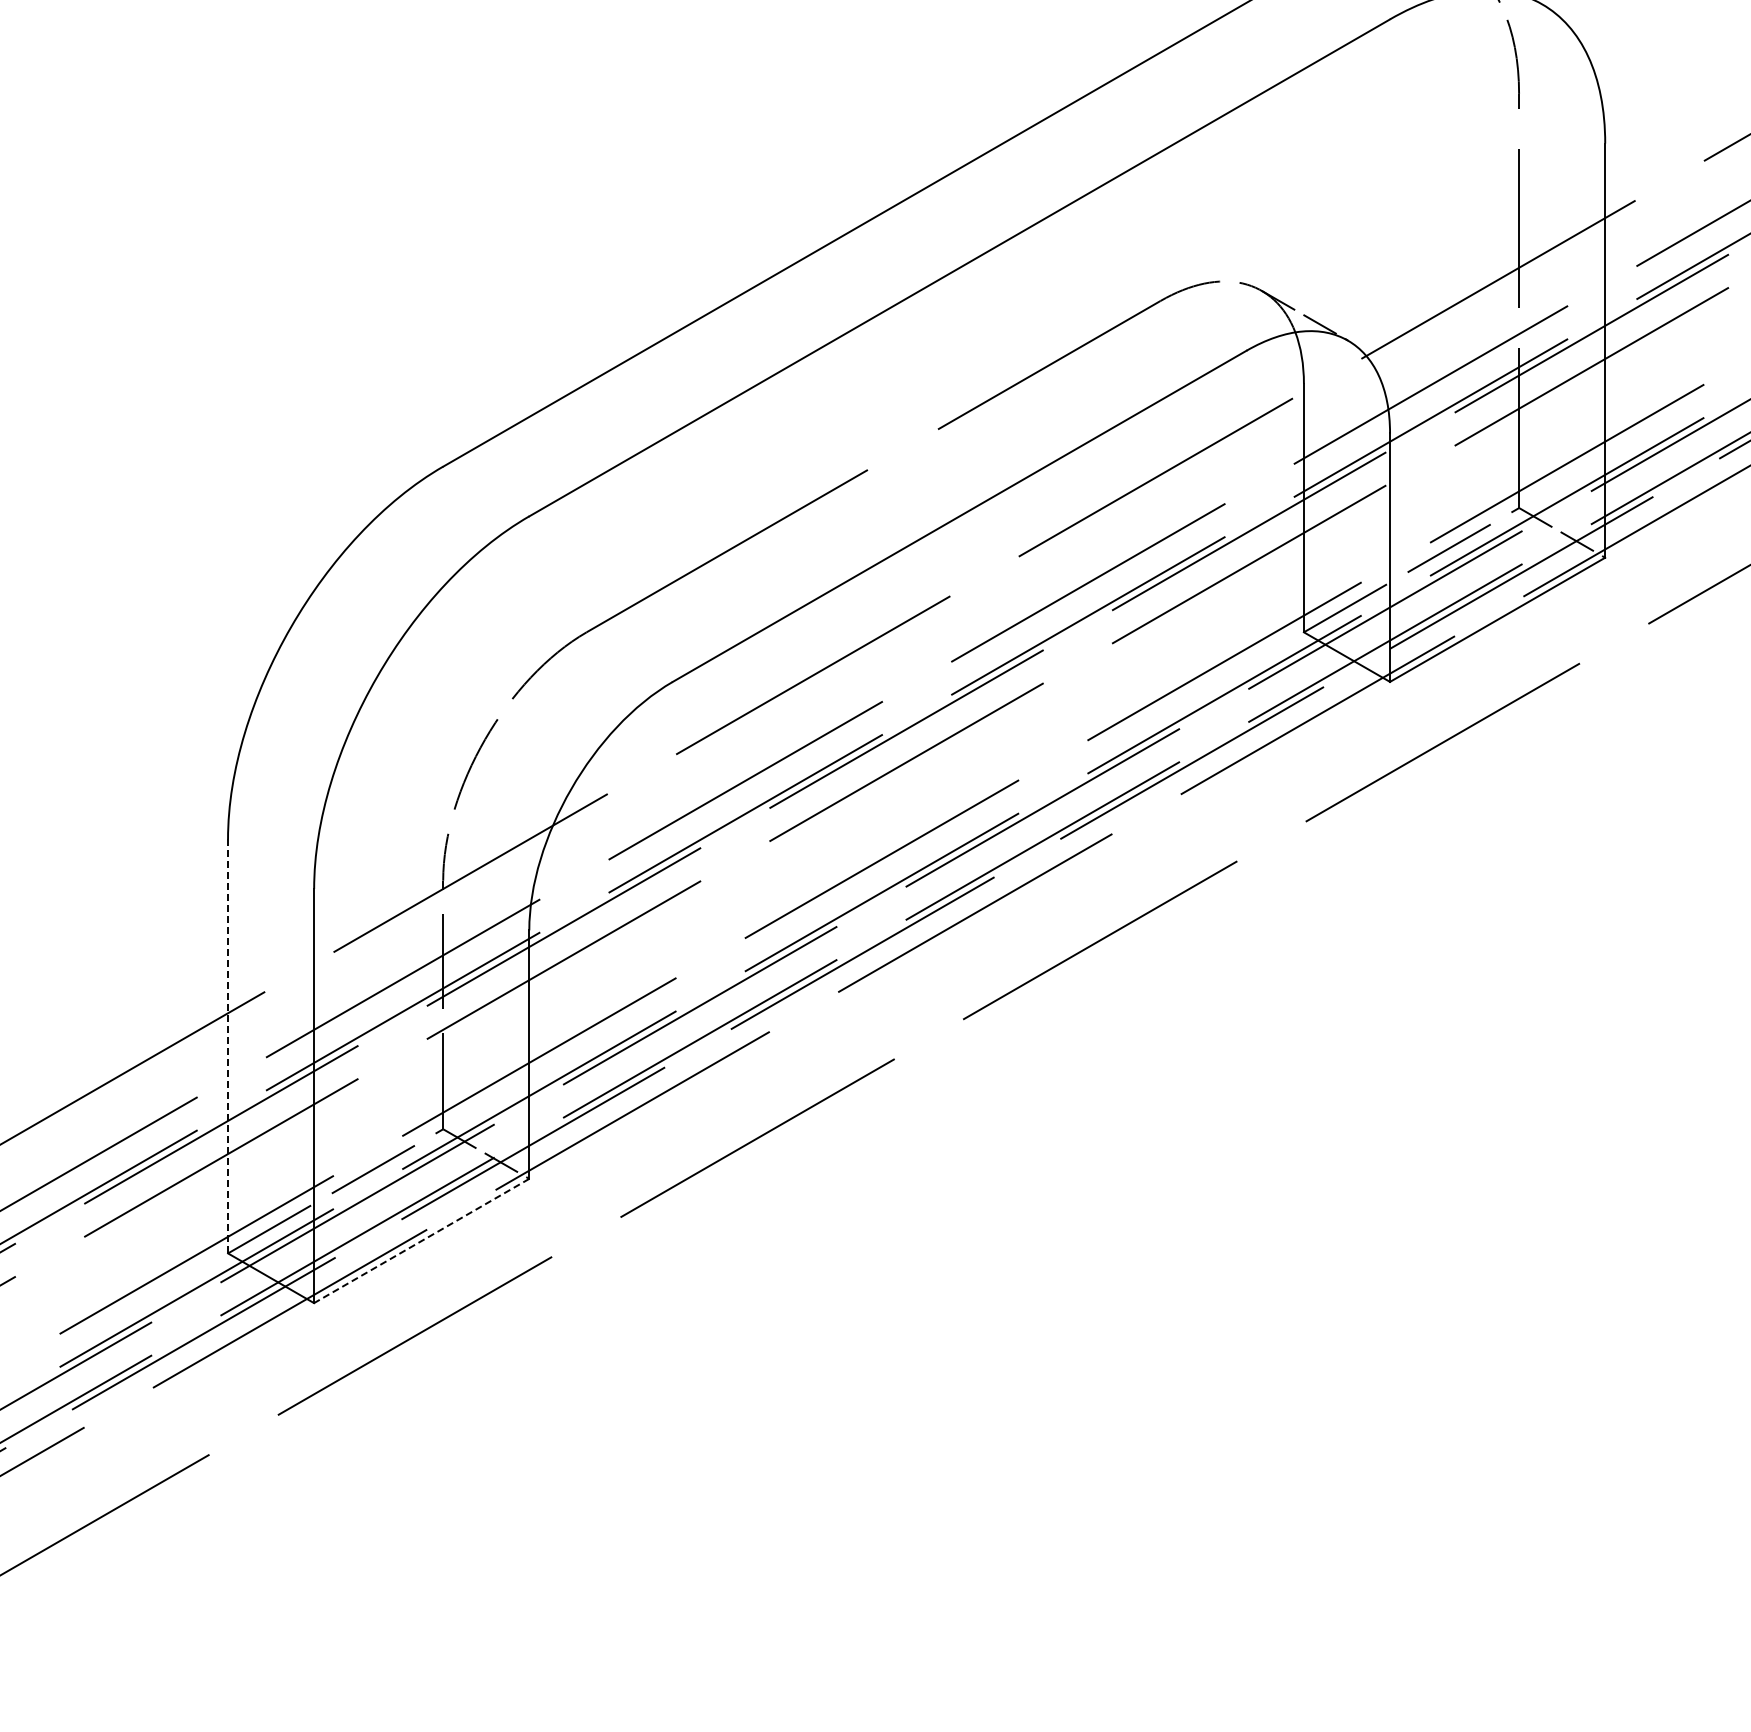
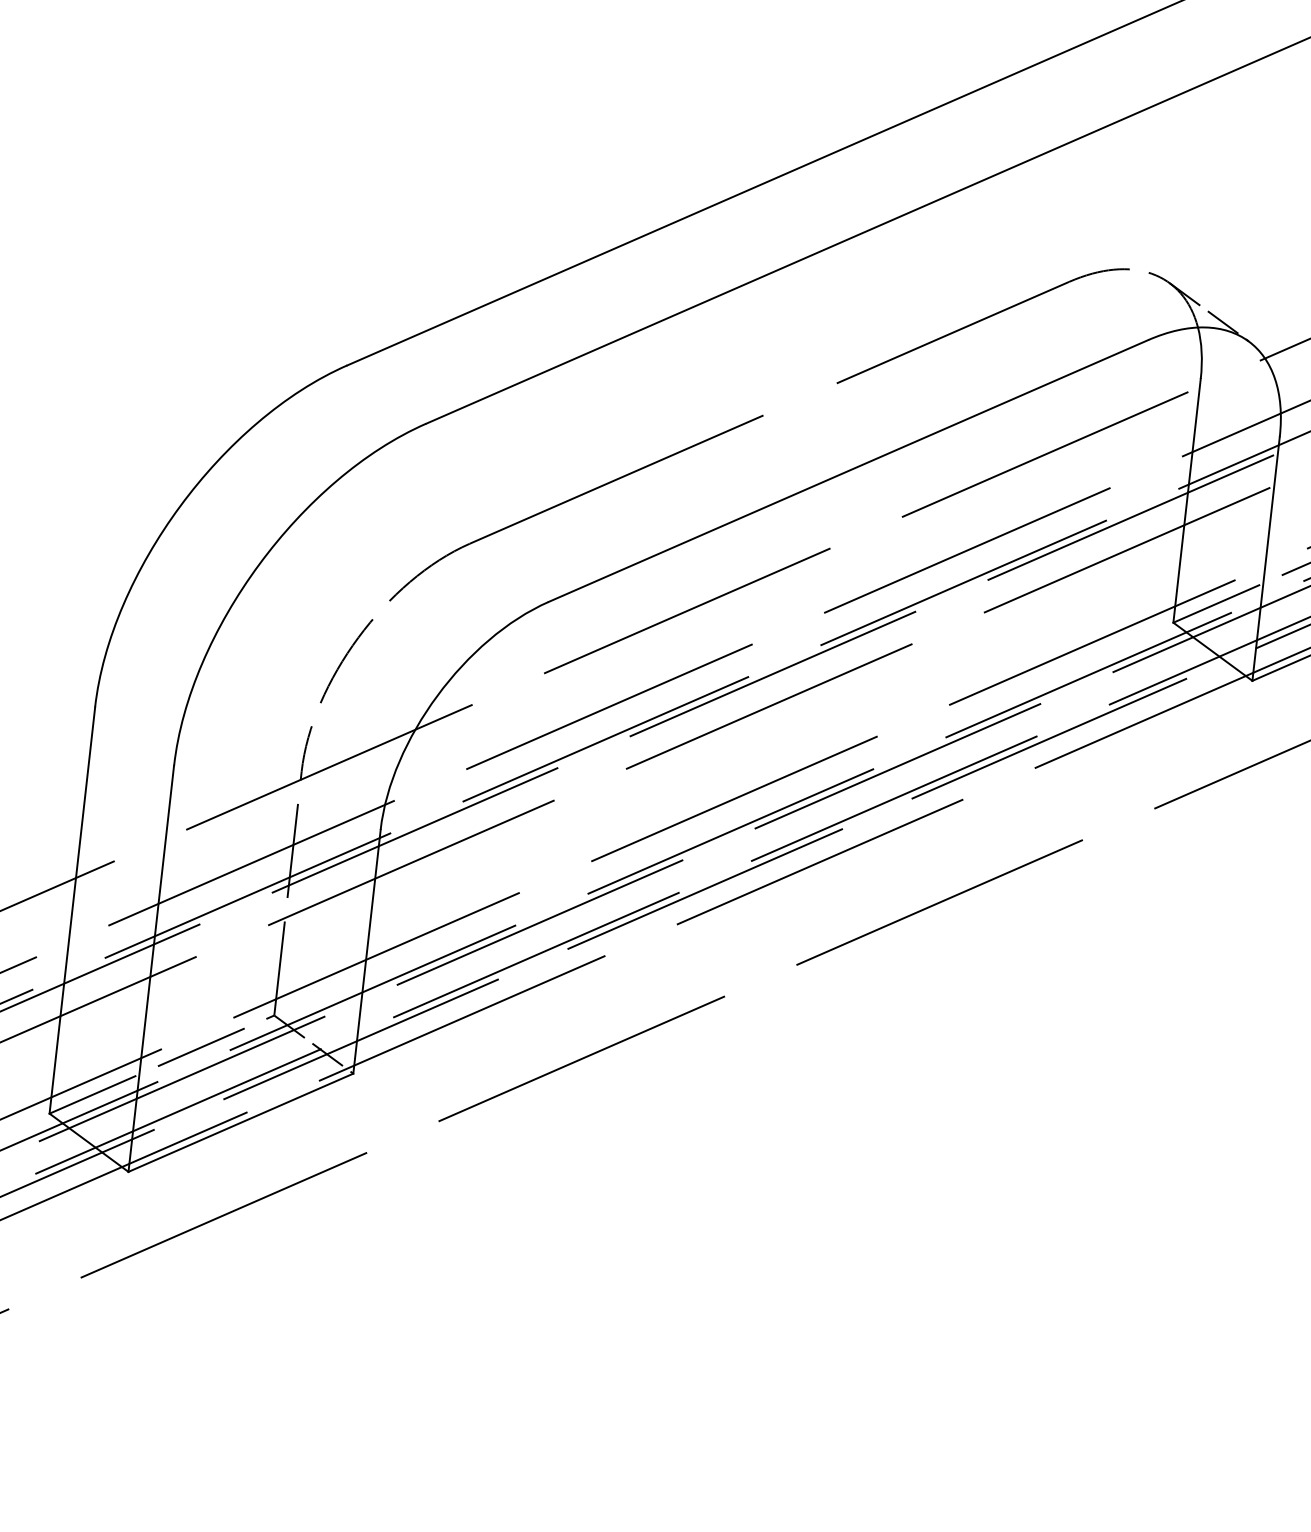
line: (228, 1046) -> (72, 910), dashed -> solid
line: (421, 1241) -> (240, 1123), dashed -> solid

